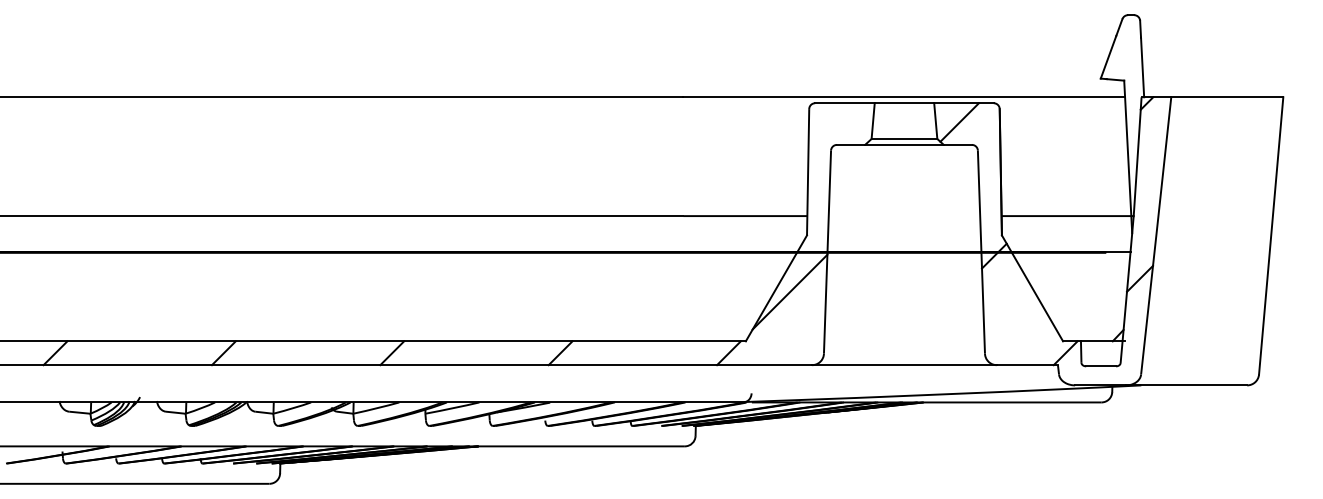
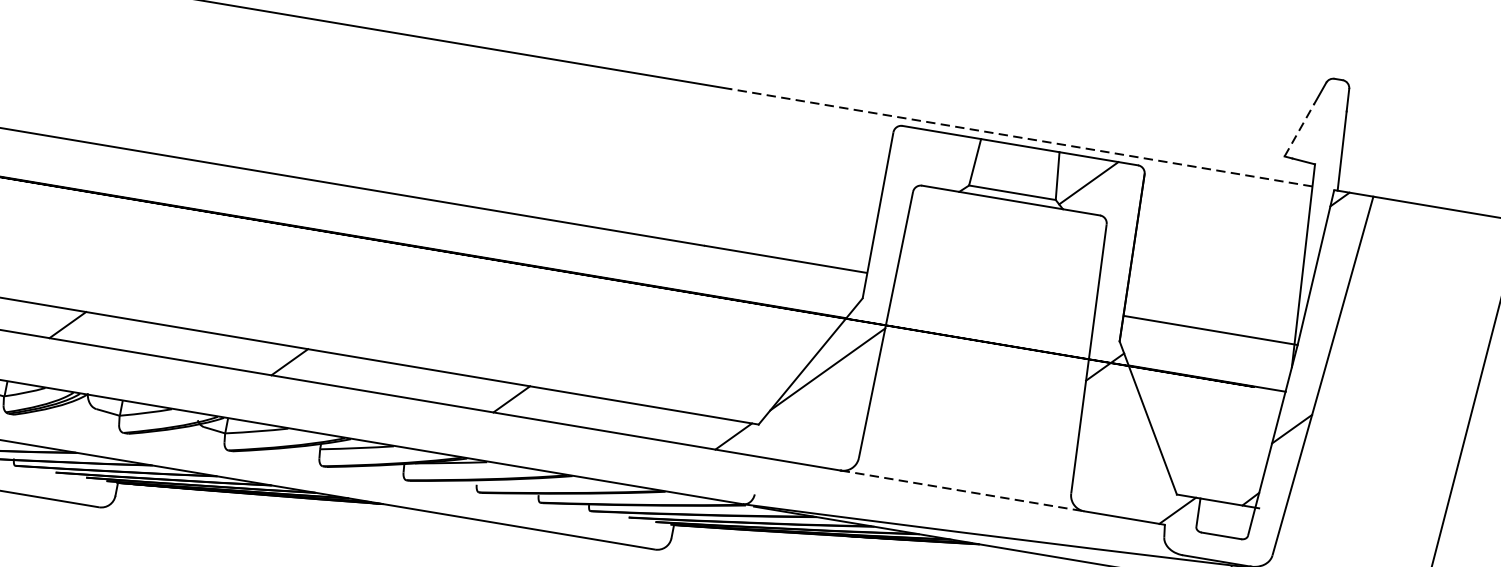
line: (1108, 57) -> (1299, 130), solid -> dashed
line: (904, 97) -> (1021, 138), solid -> dashed
line: (904, 365) -> (962, 491), solid -> dashed

